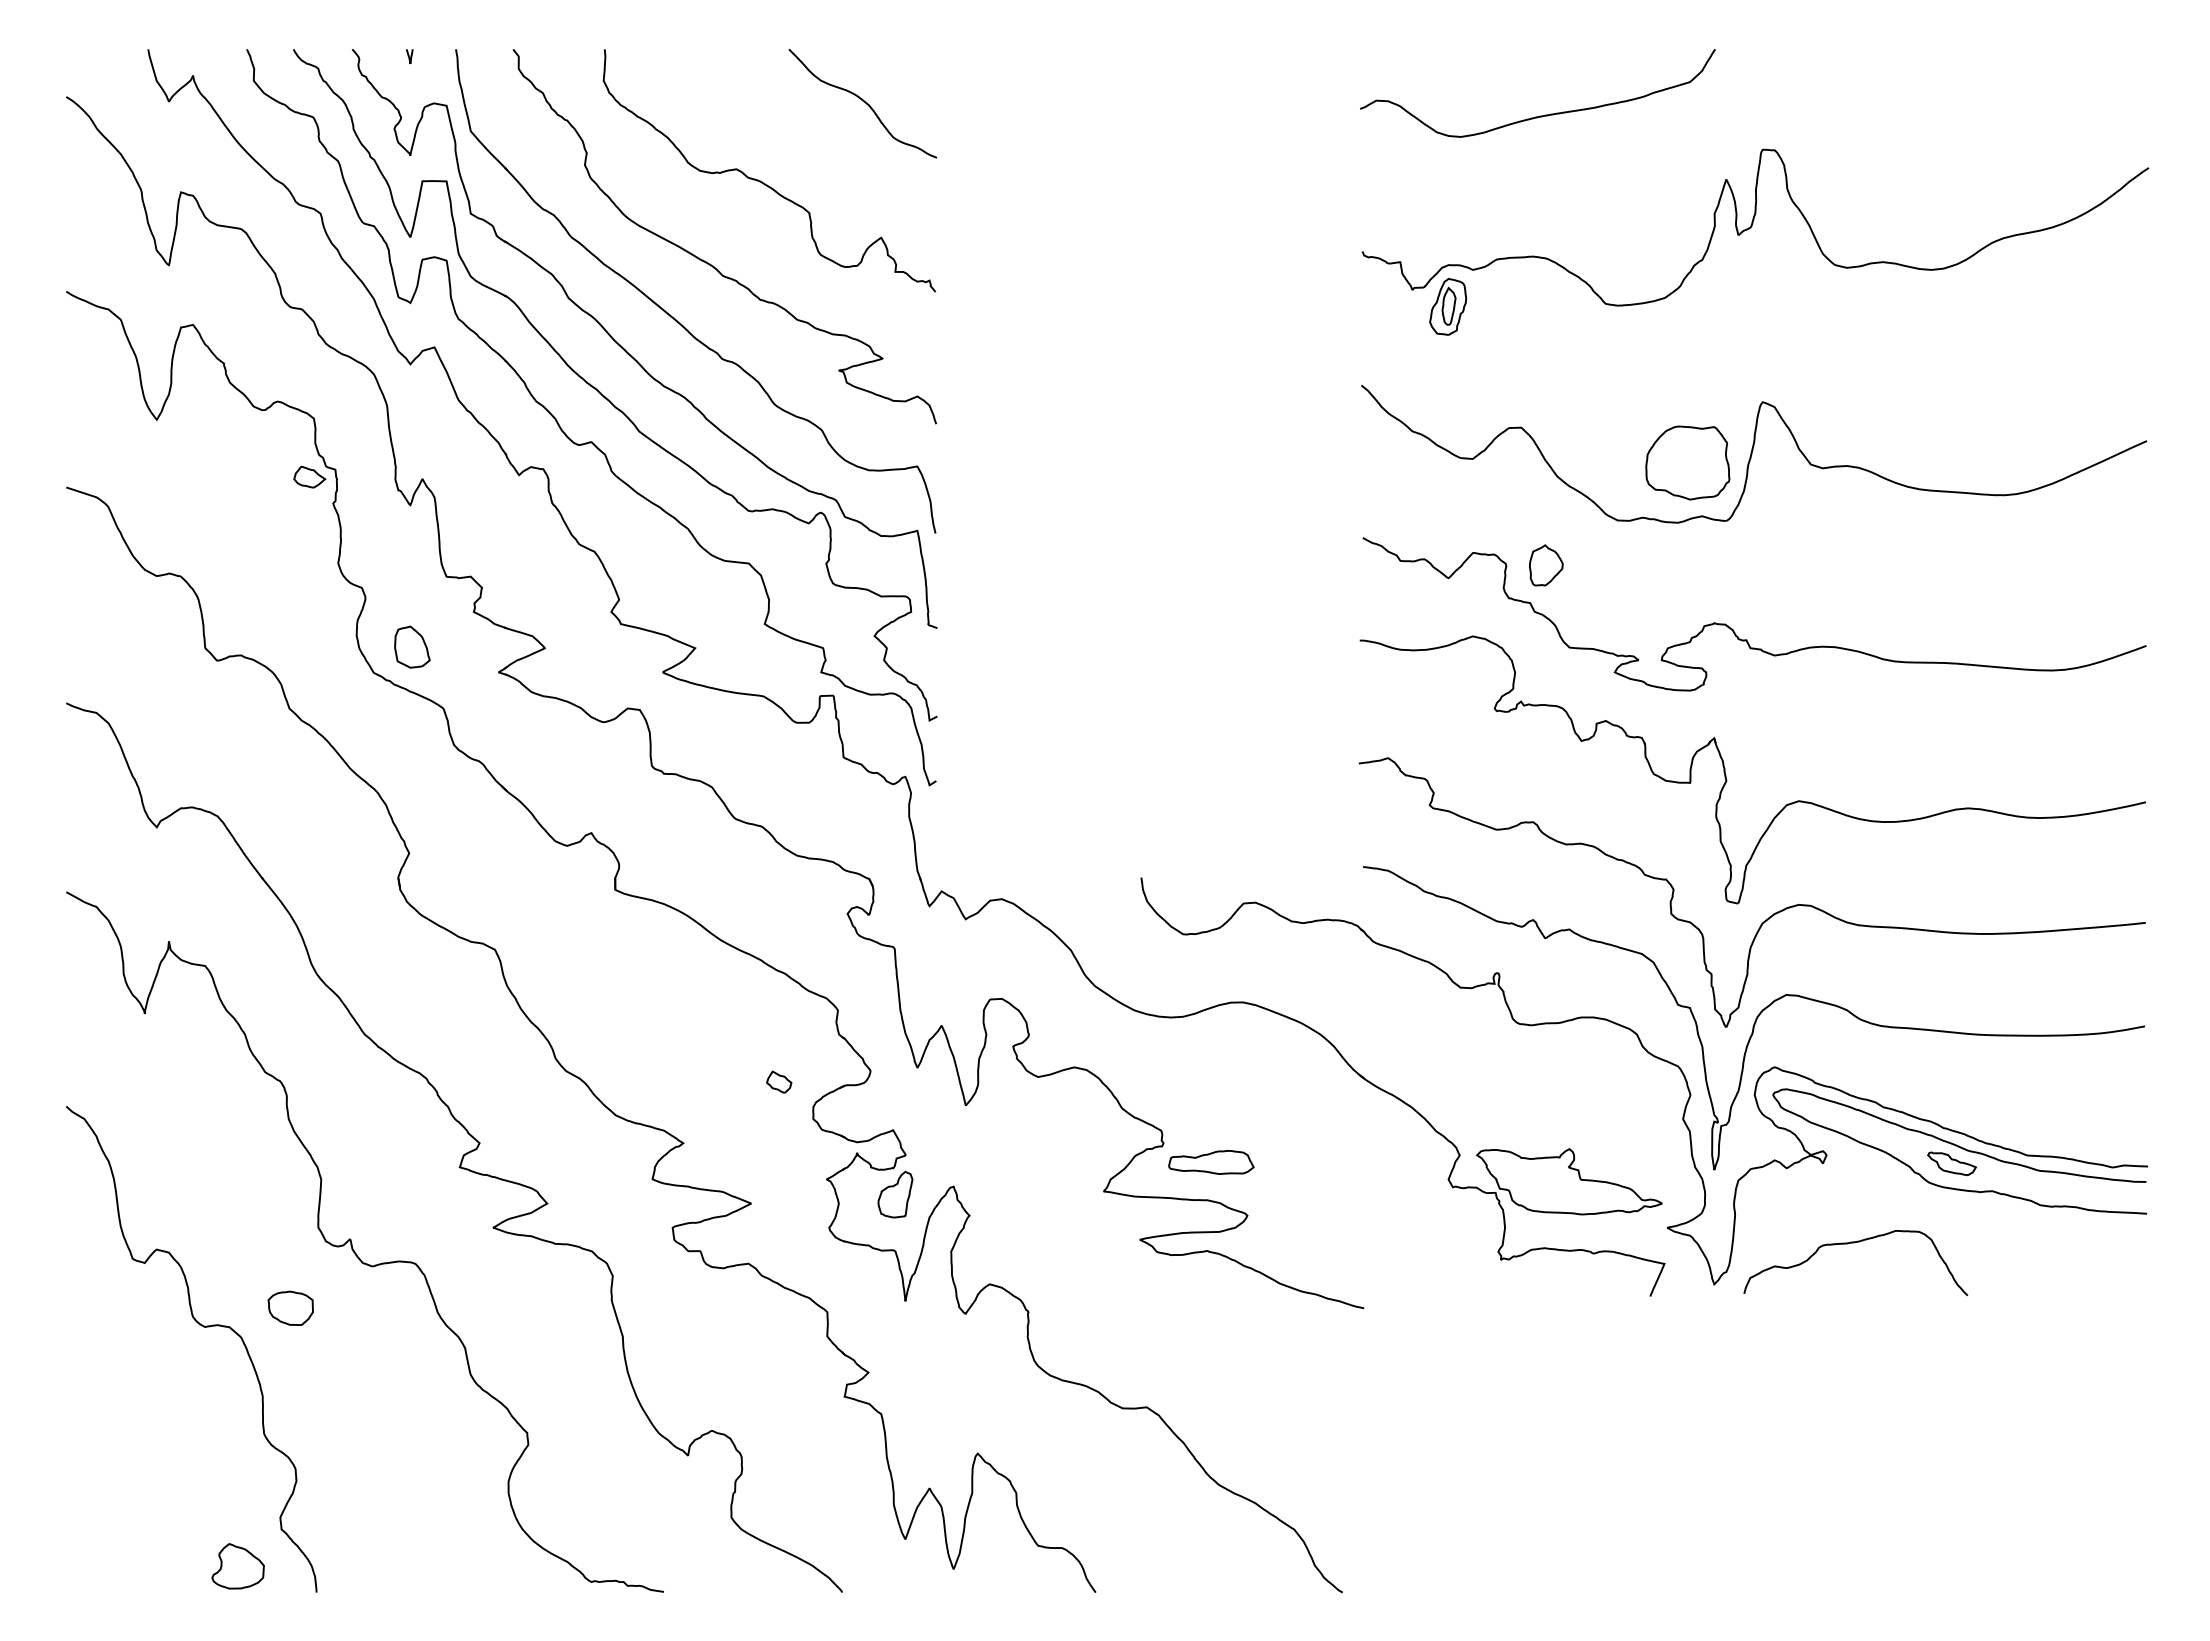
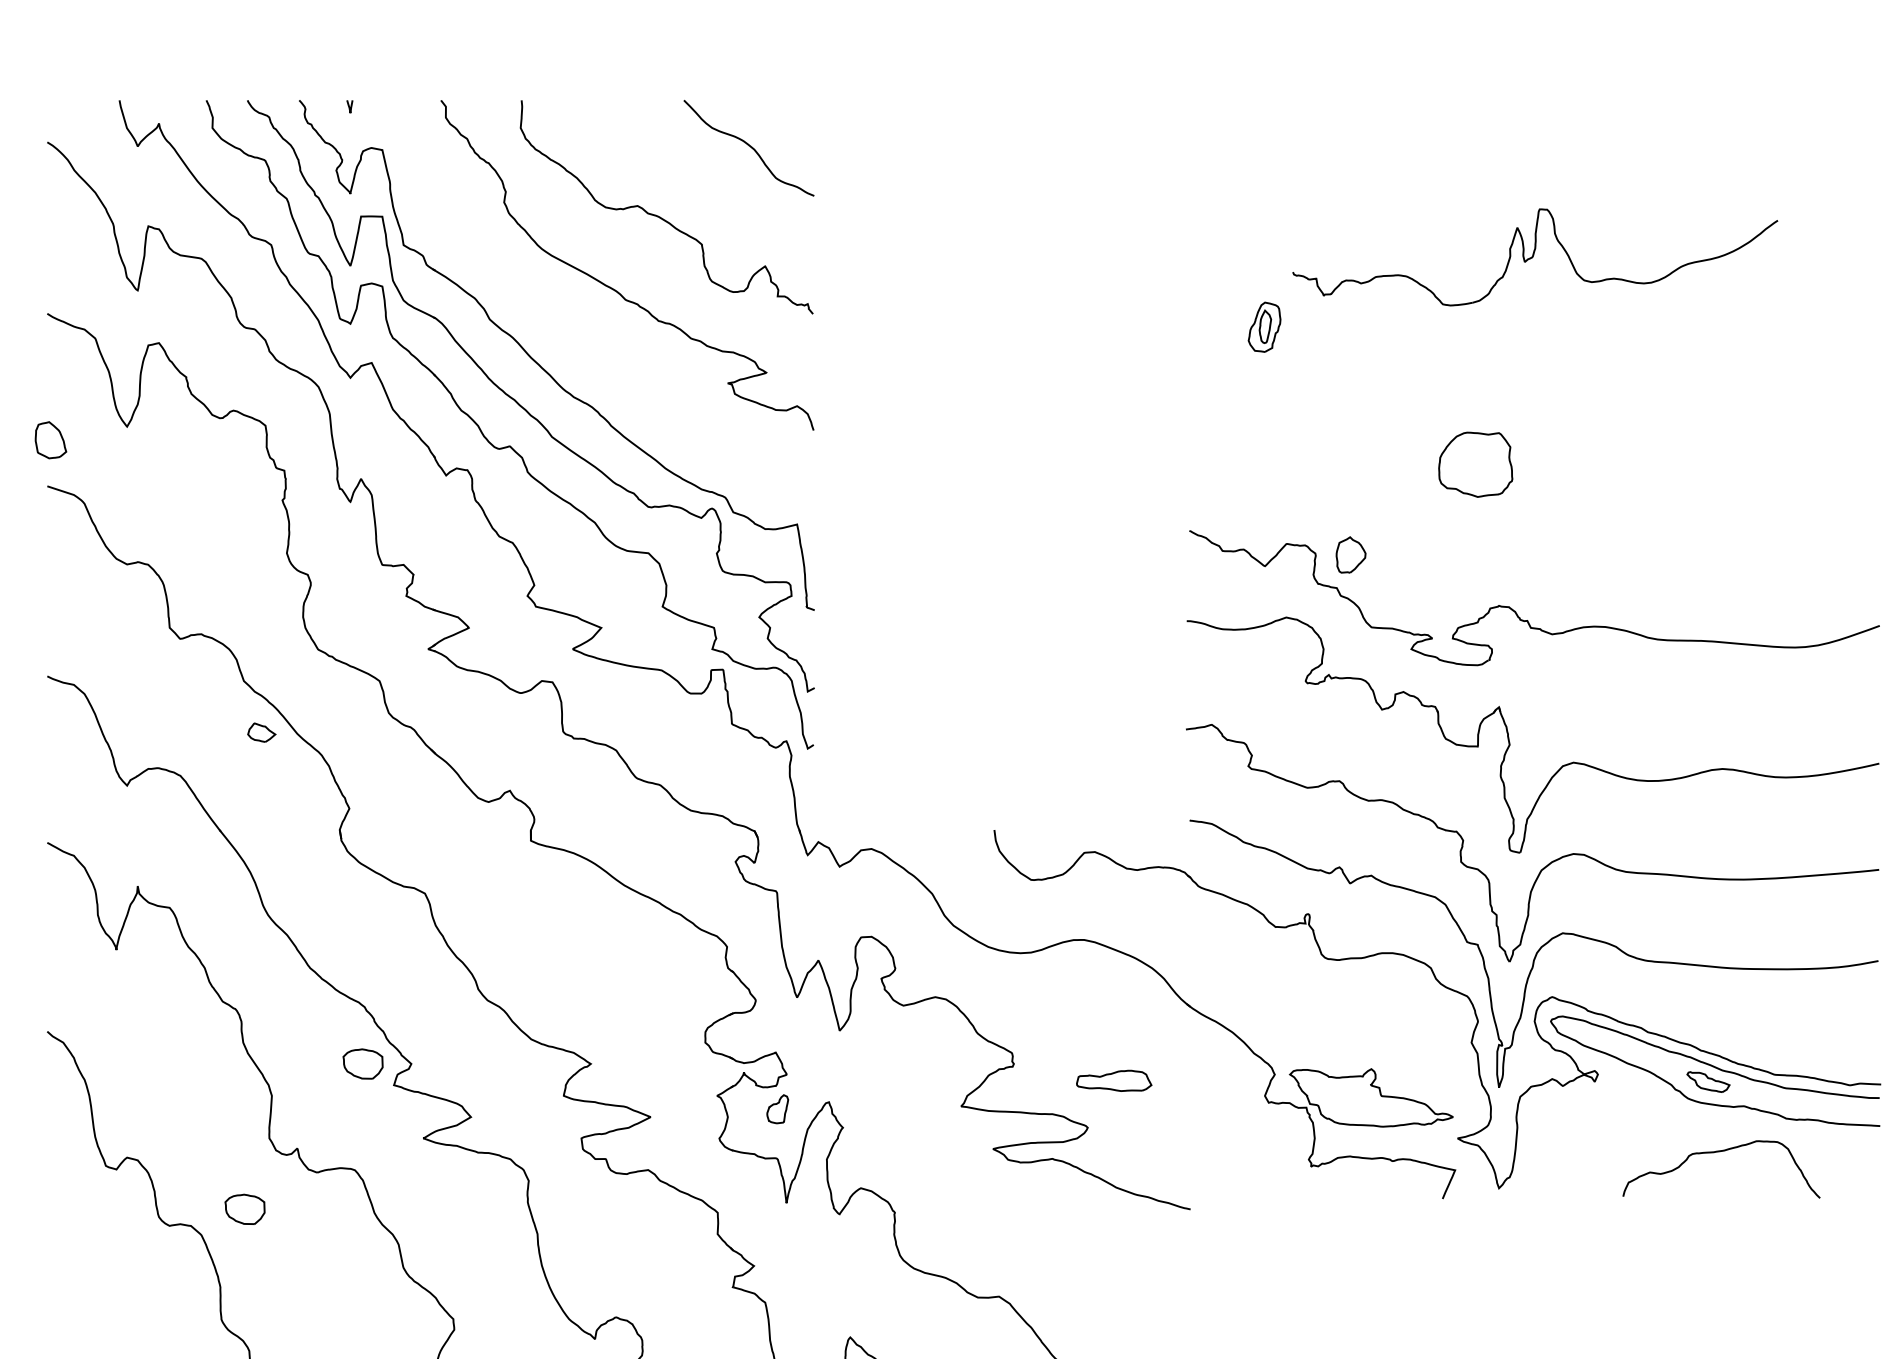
part: (1539, 115) -> (1345, 158), removed
part: (1755, 227) -> (1535, 257), size x0.7
part: (674, 317) -> (583, 336), removed
part: (1754, 454) -> (1534, 457), removed
part: (309, 476) -> (261, 732), moved
part: (412, 646) -> (51, 439), moved
part: (779, 1081) -> (675, 1009), removed
part: (424, 1142) -> (362, 1063), added
part: (1211, 1162) -> (1114, 1080), moved
part: (895, 1194) -> (777, 1109), size x0.7
curve: (1854, 1243) -> (1720, 1152), moved

